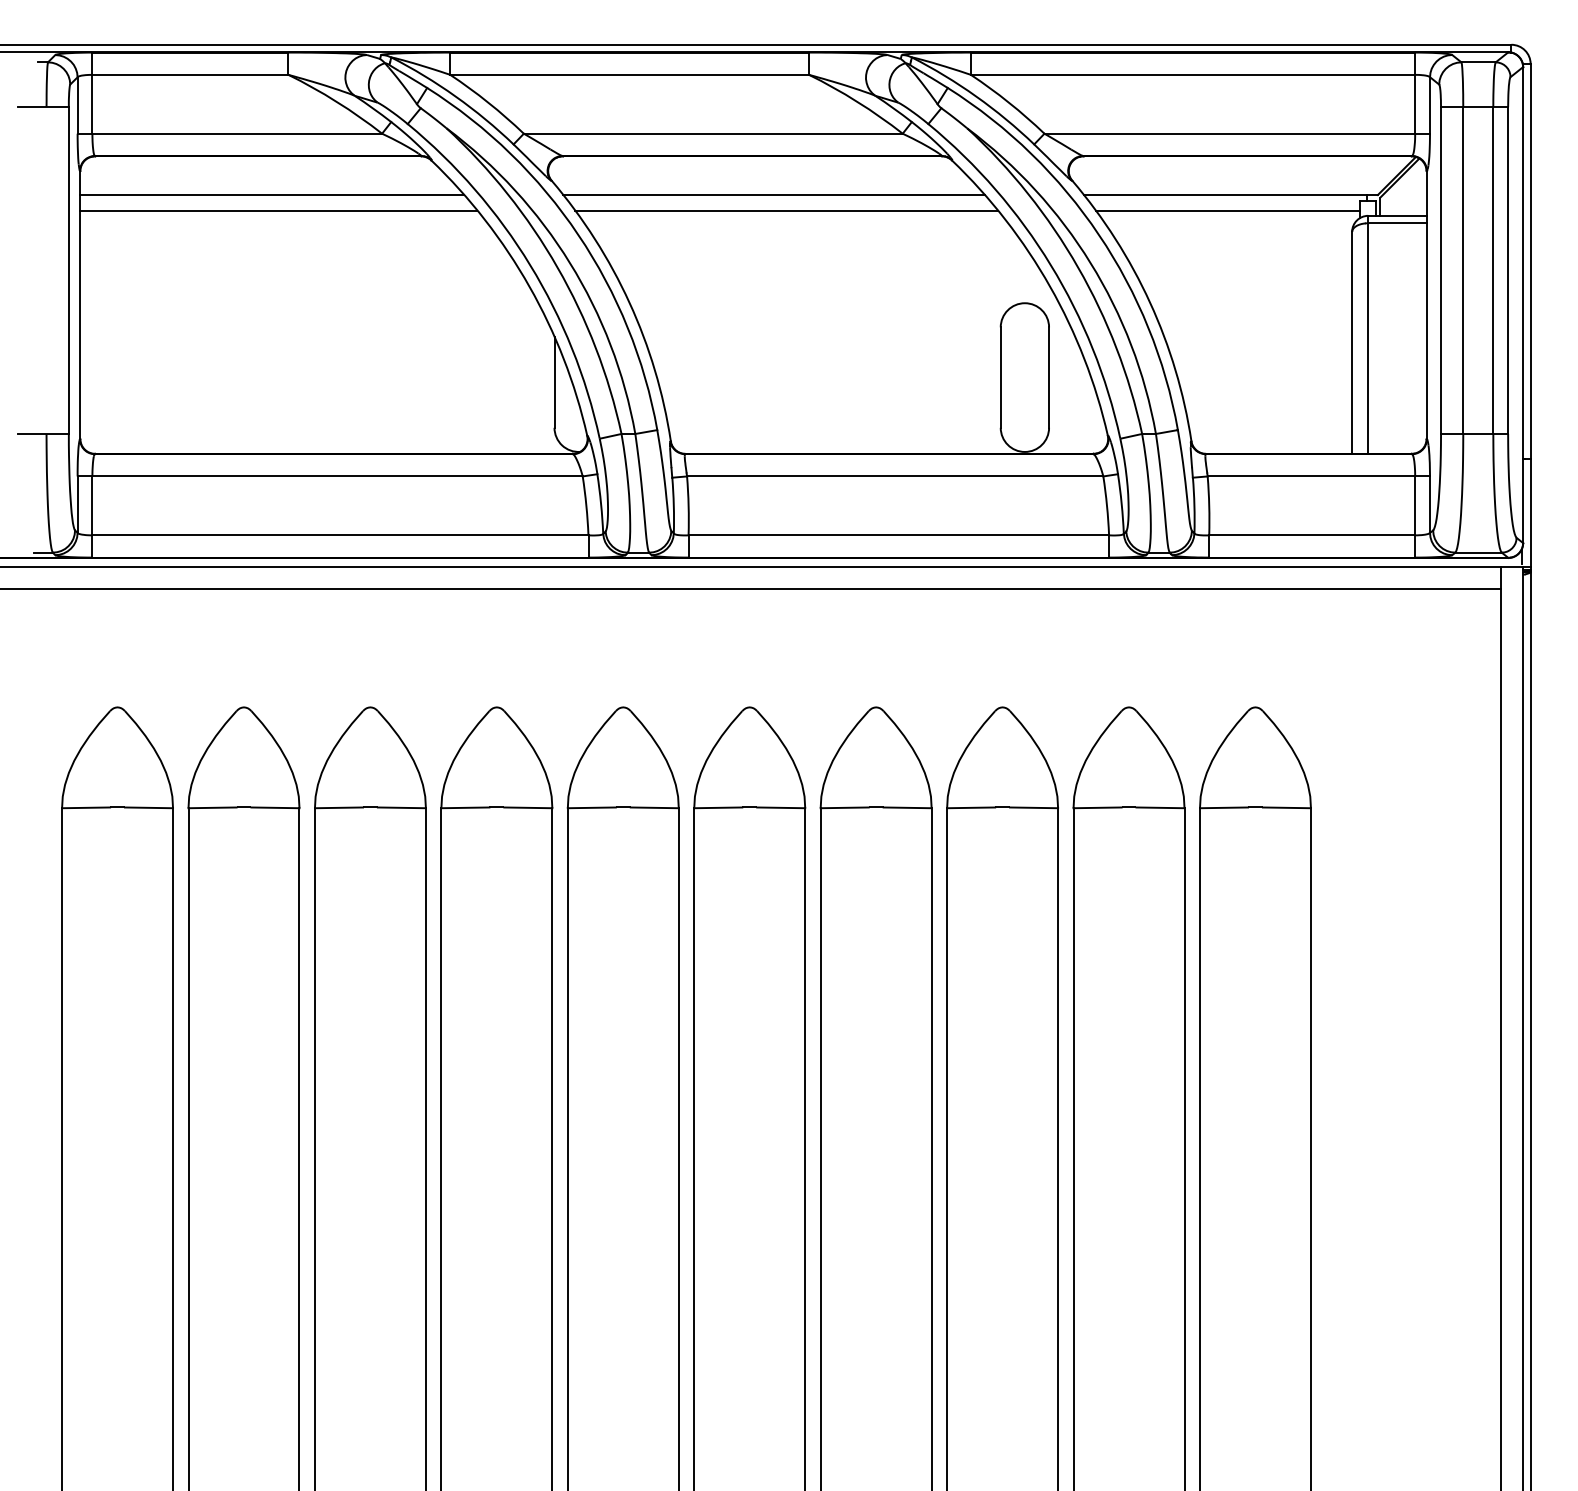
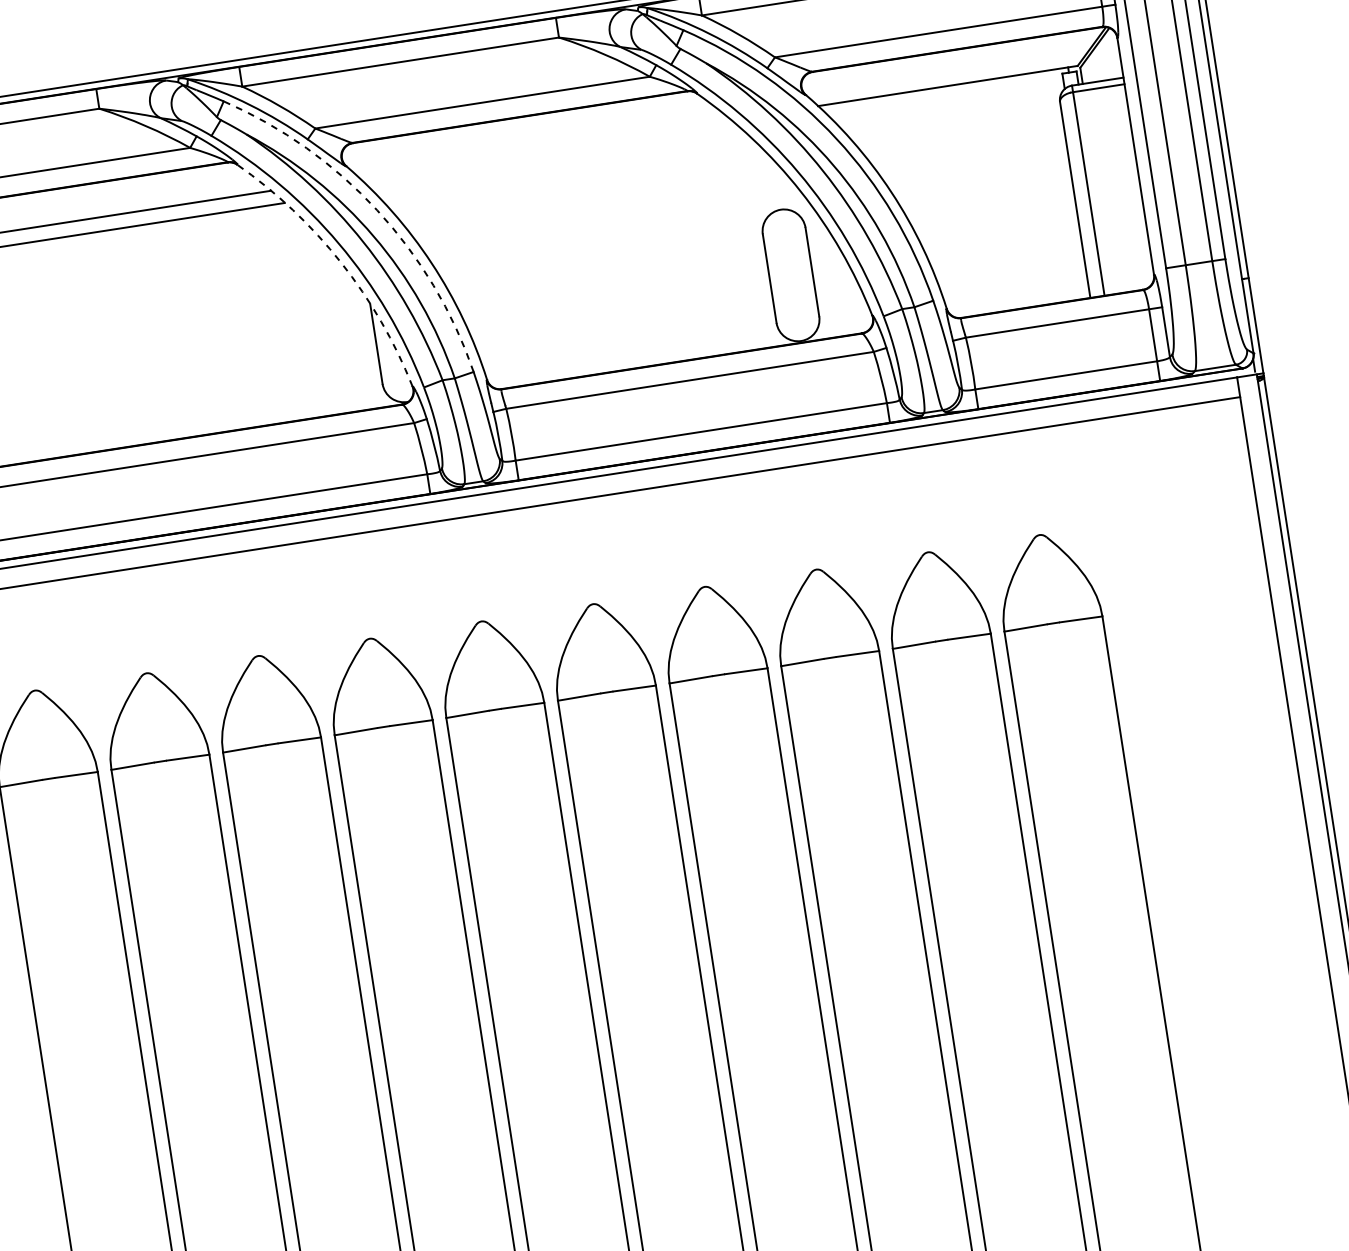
line: (773, 195) -> (544, 148), removed
line: (786, 210) -> (557, 160), removed
line: (1227, 210) -> (947, 100), removed
arc: (578, 234) -> (377, 210), solid -> dashed
arc: (529, 286) -> (341, 262), solid -> dashed

